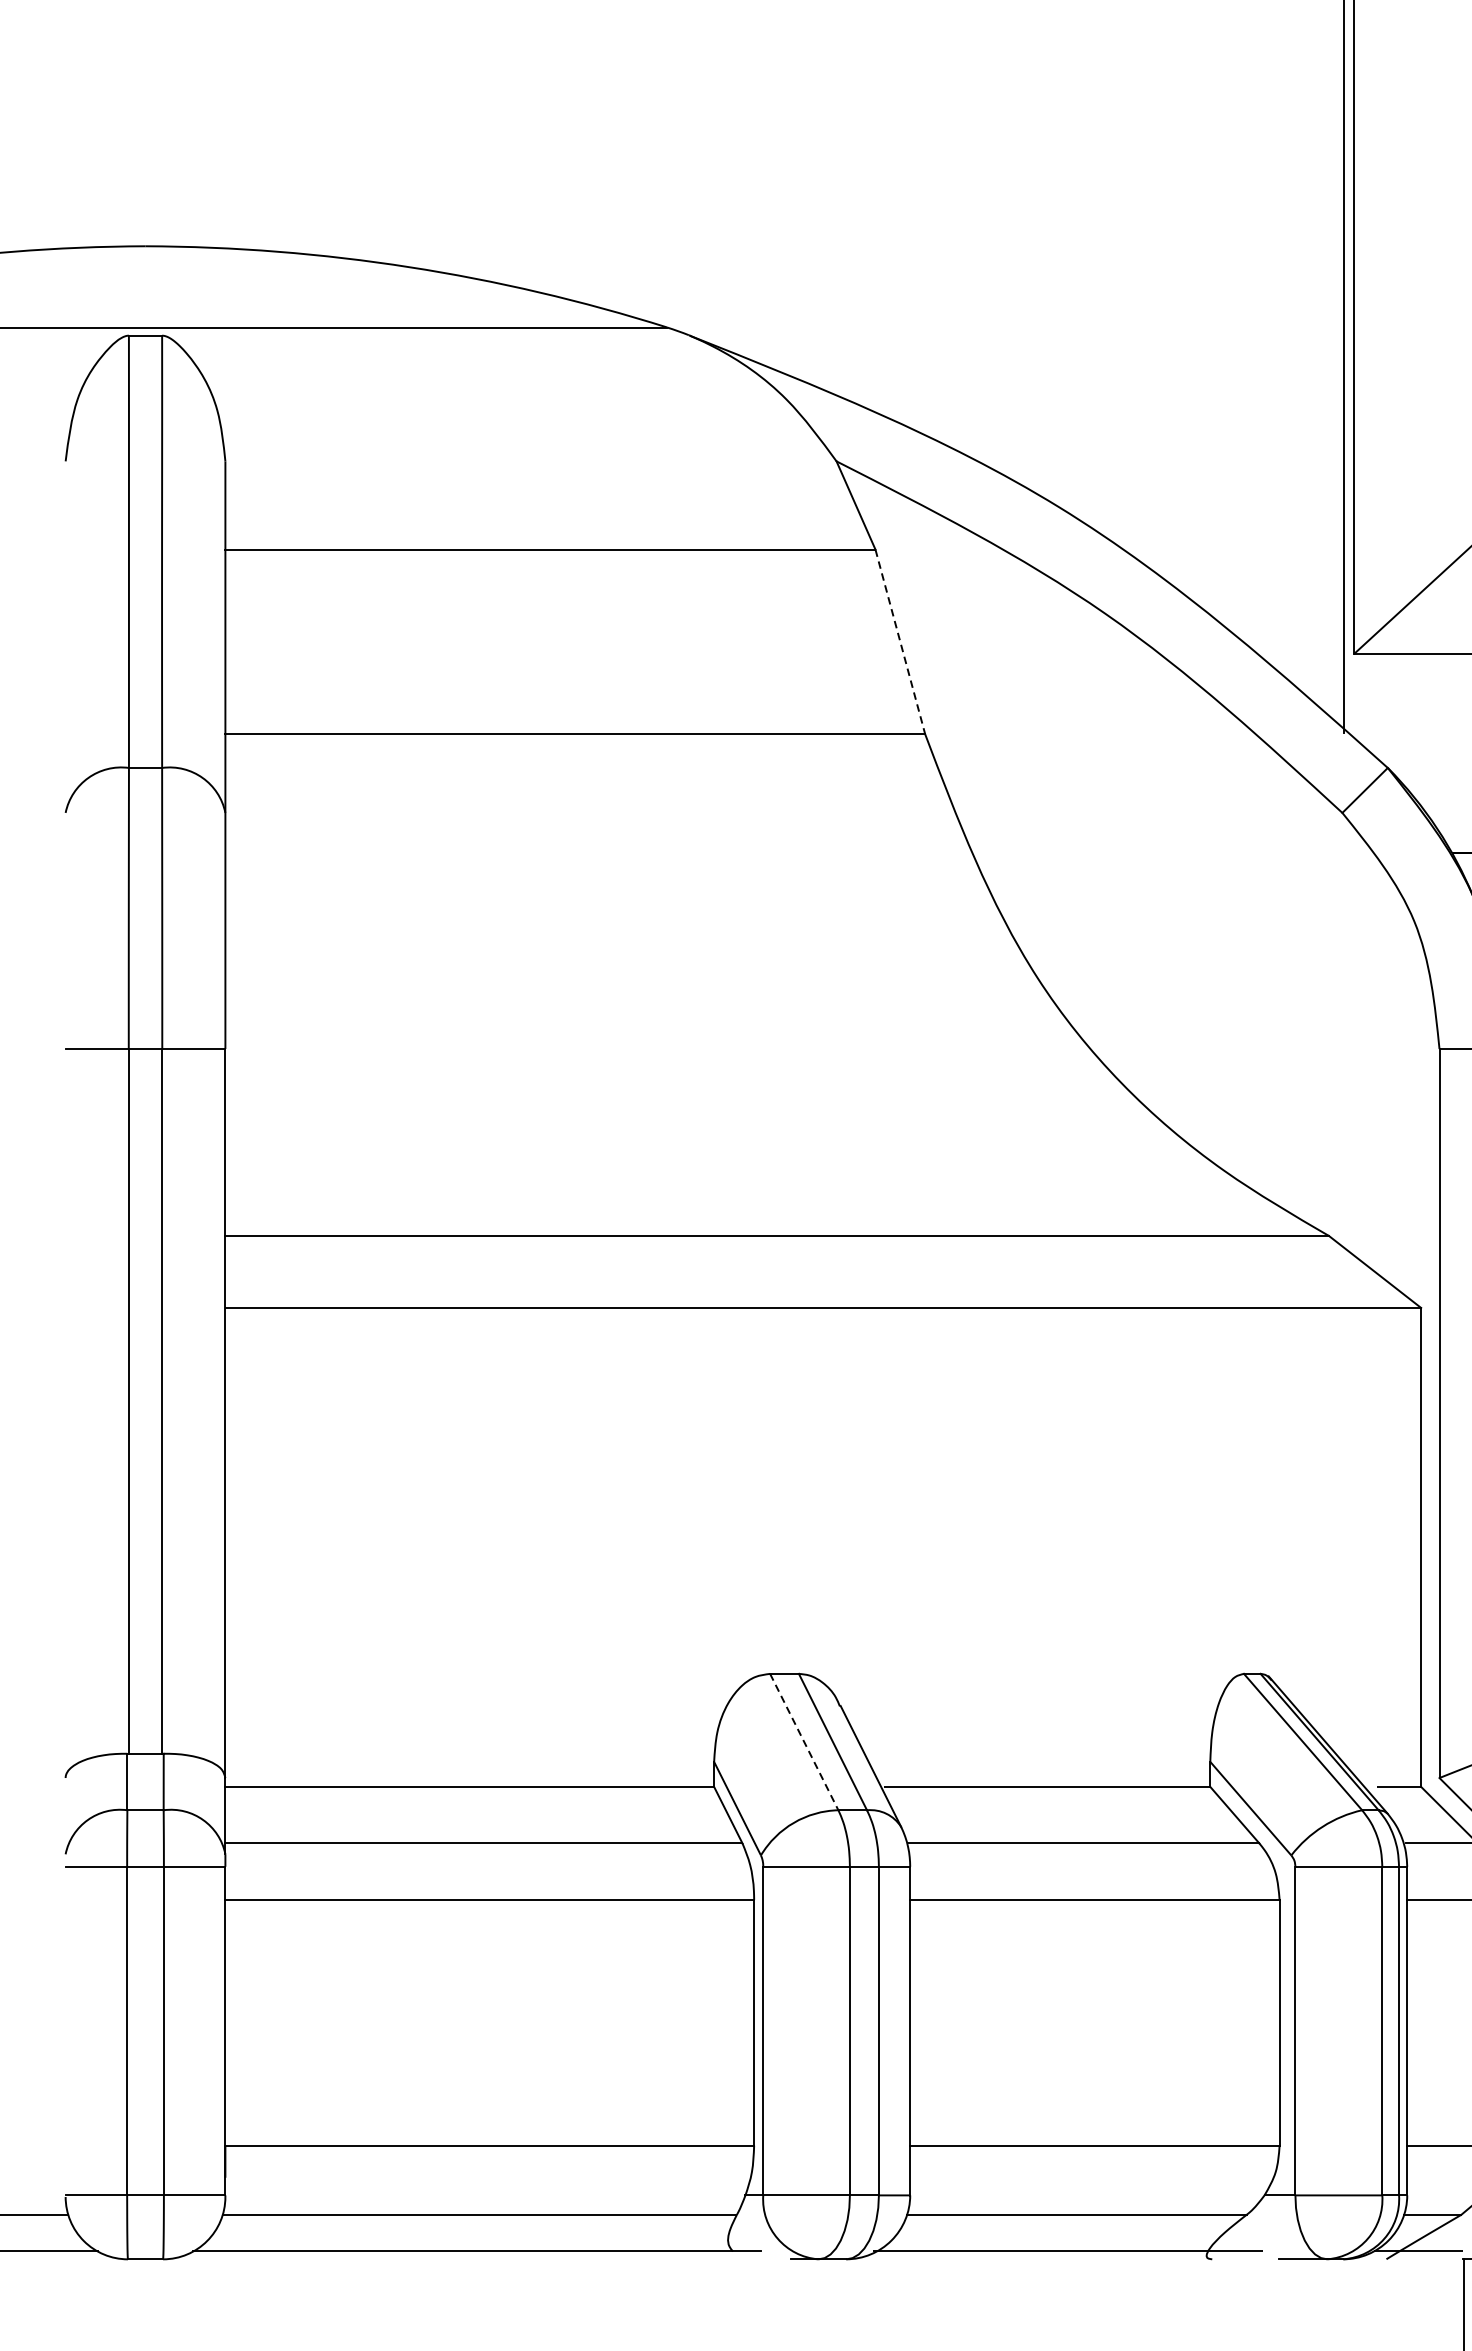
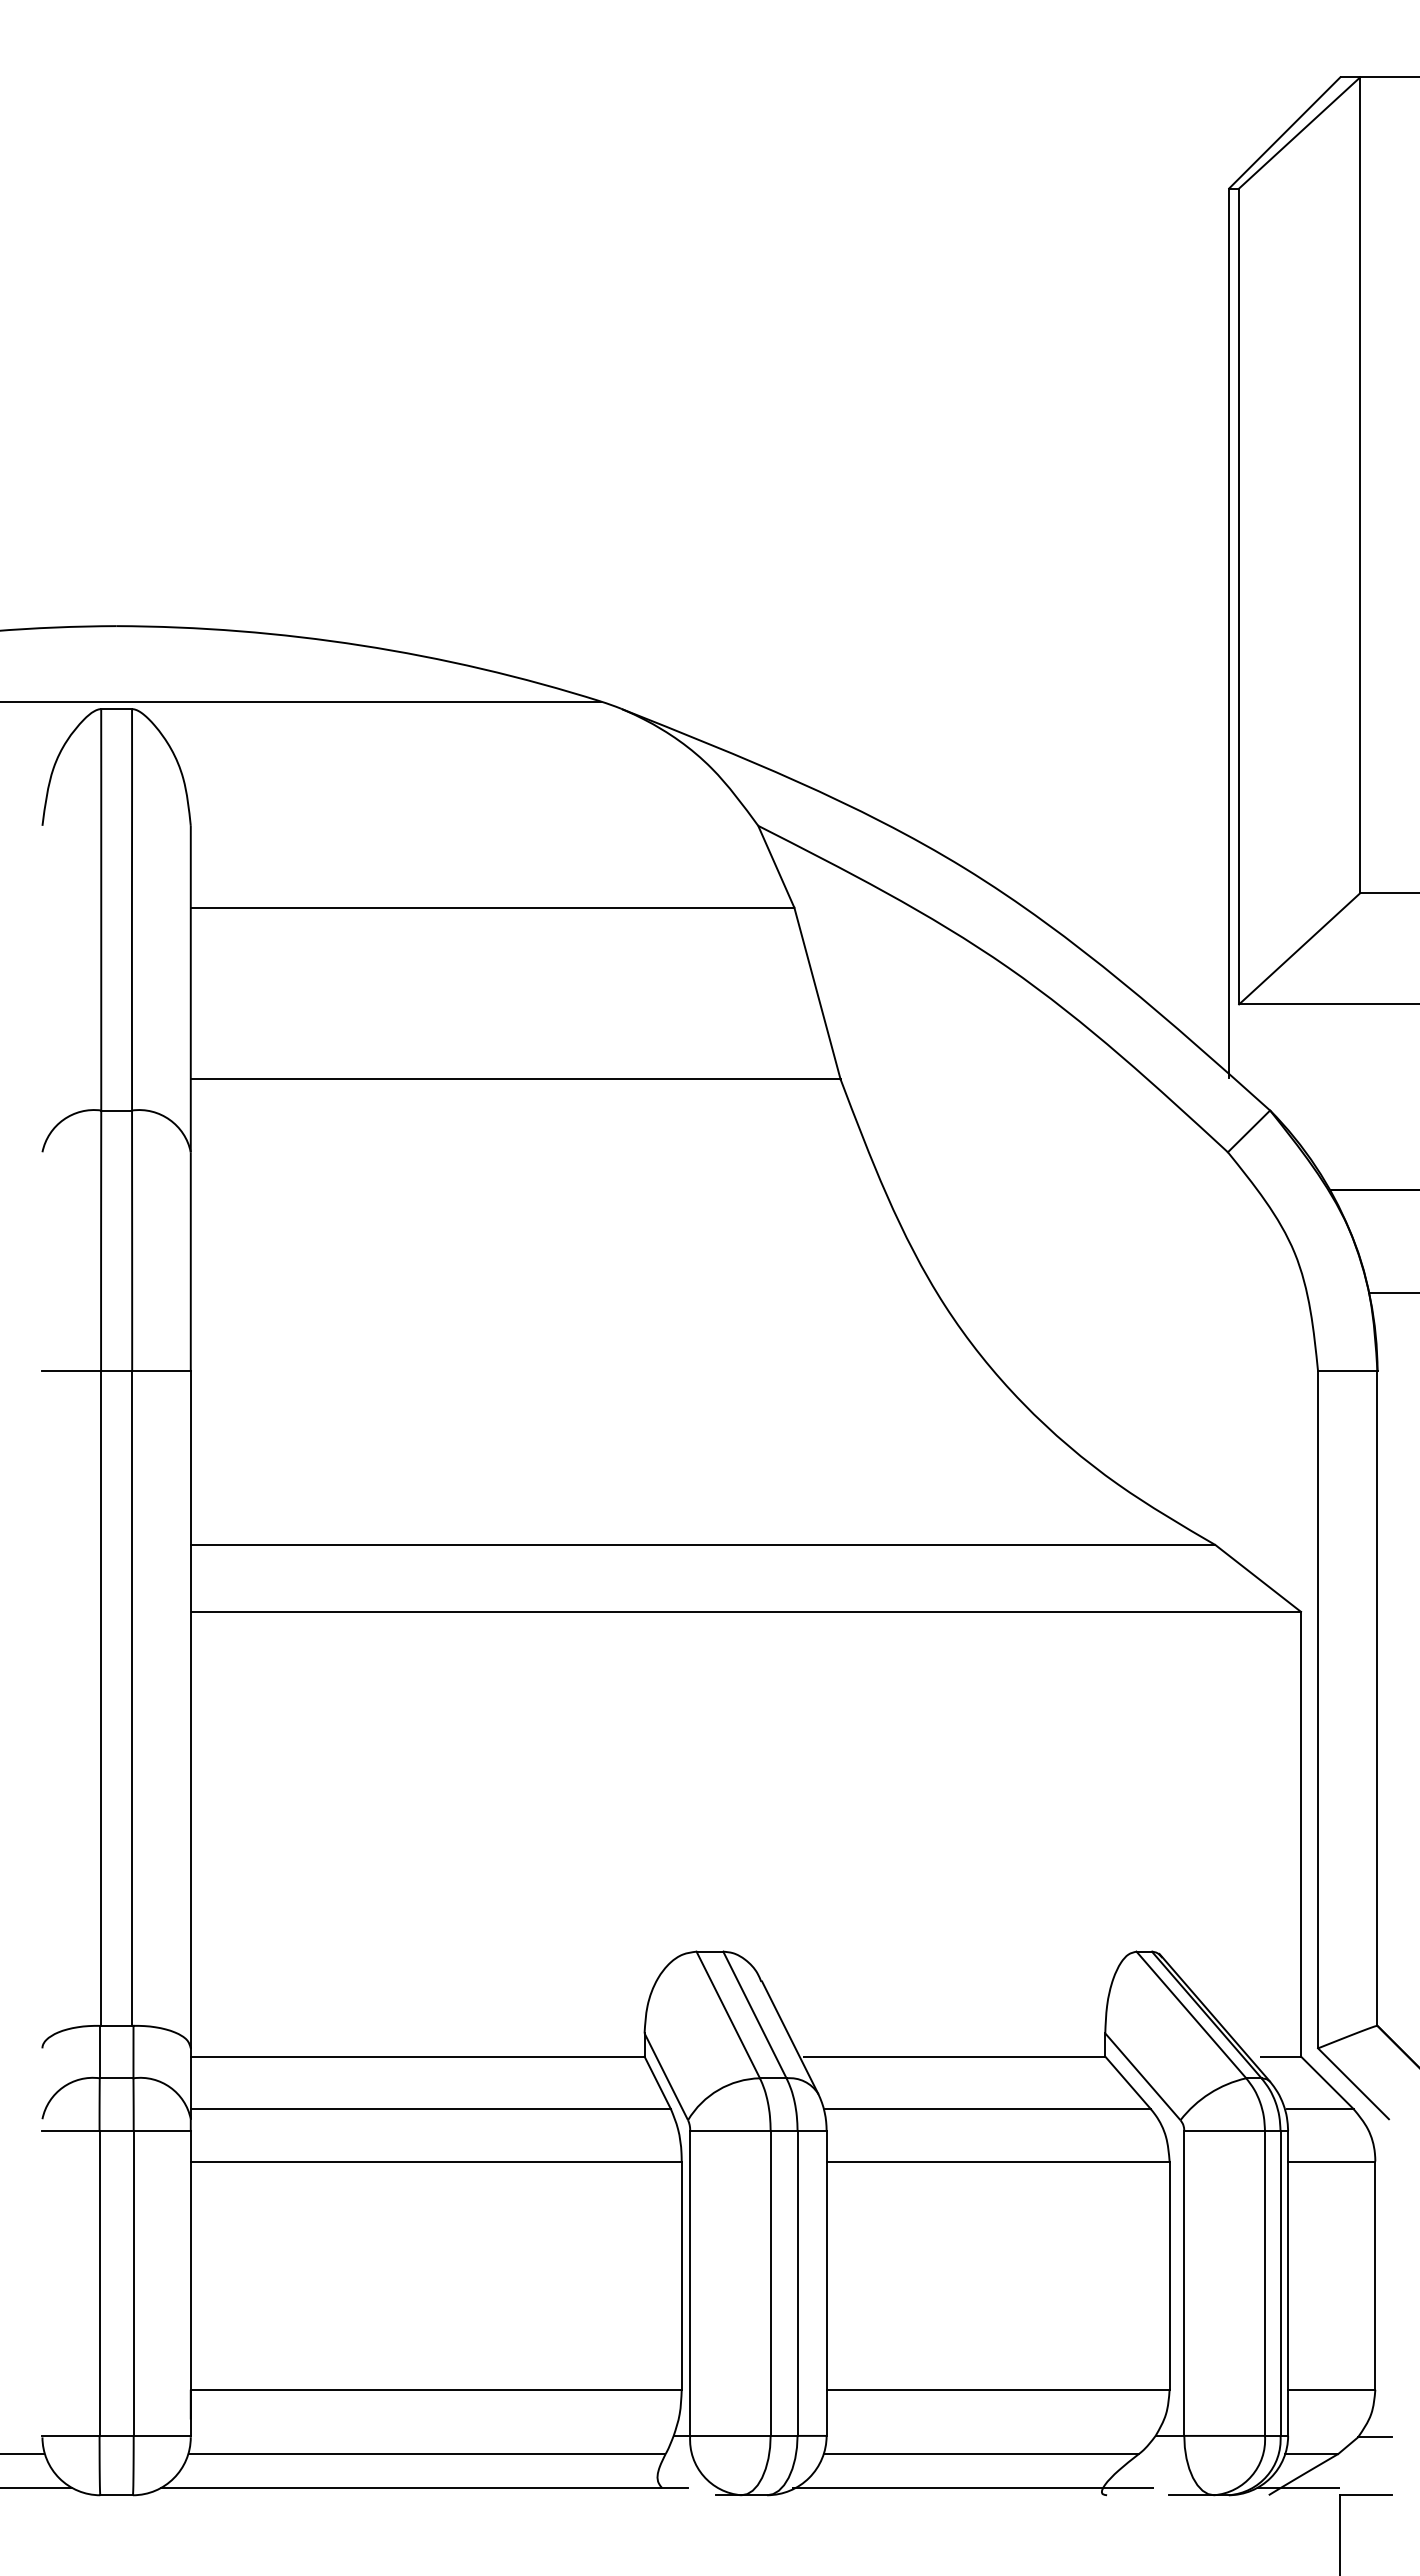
line: (900, 641) -> (817, 993), dashed -> solid
line: (804, 1742) -> (728, 2015), dashed -> solid

